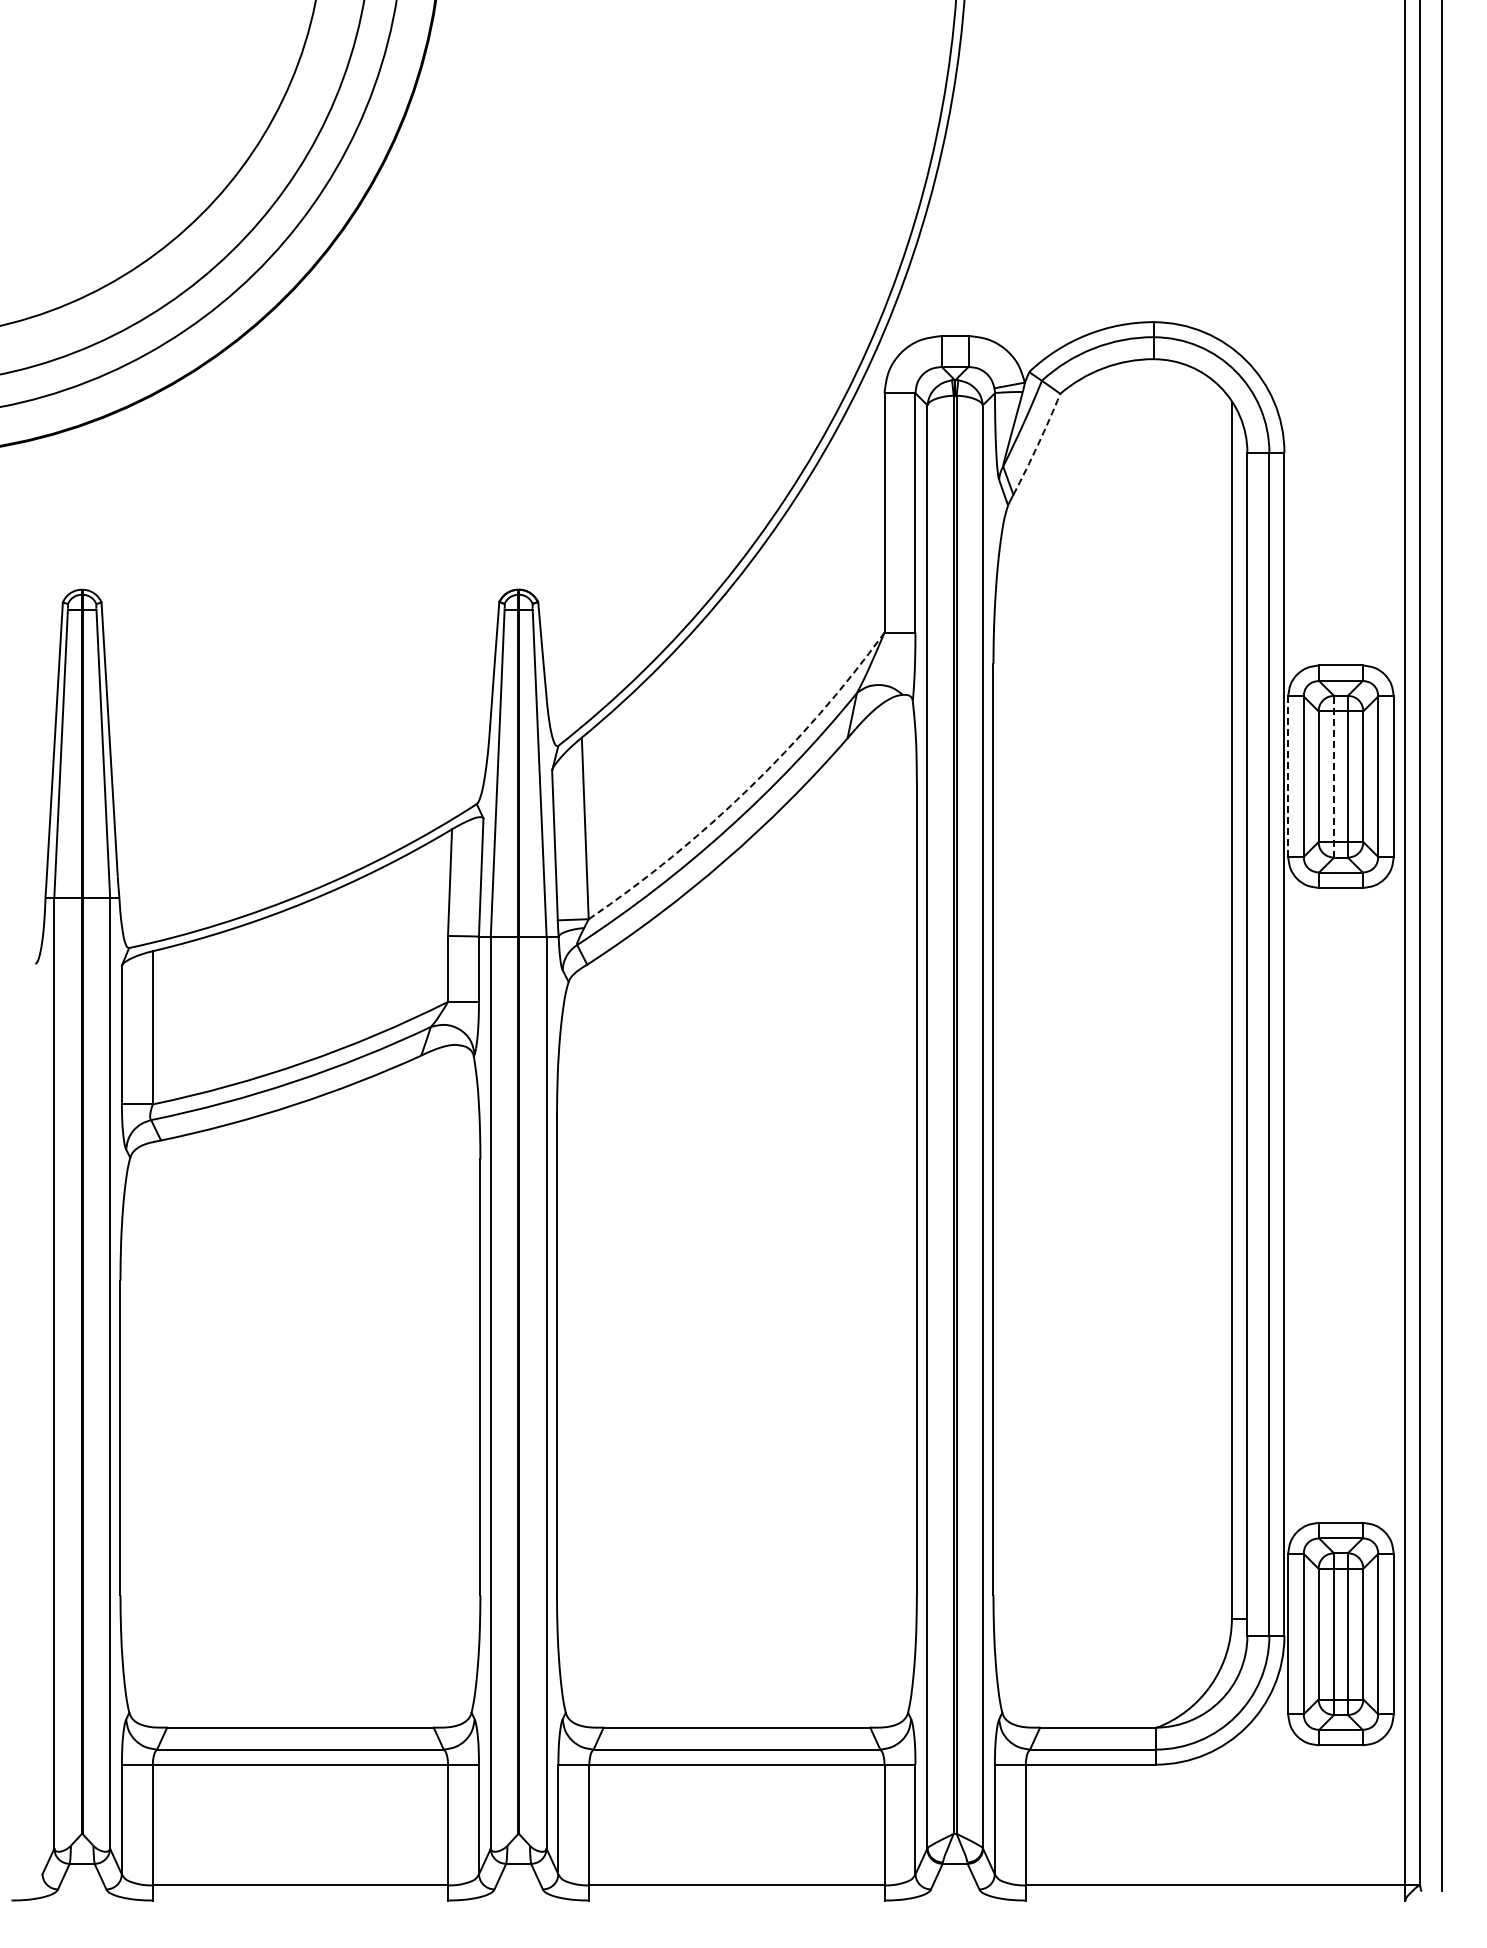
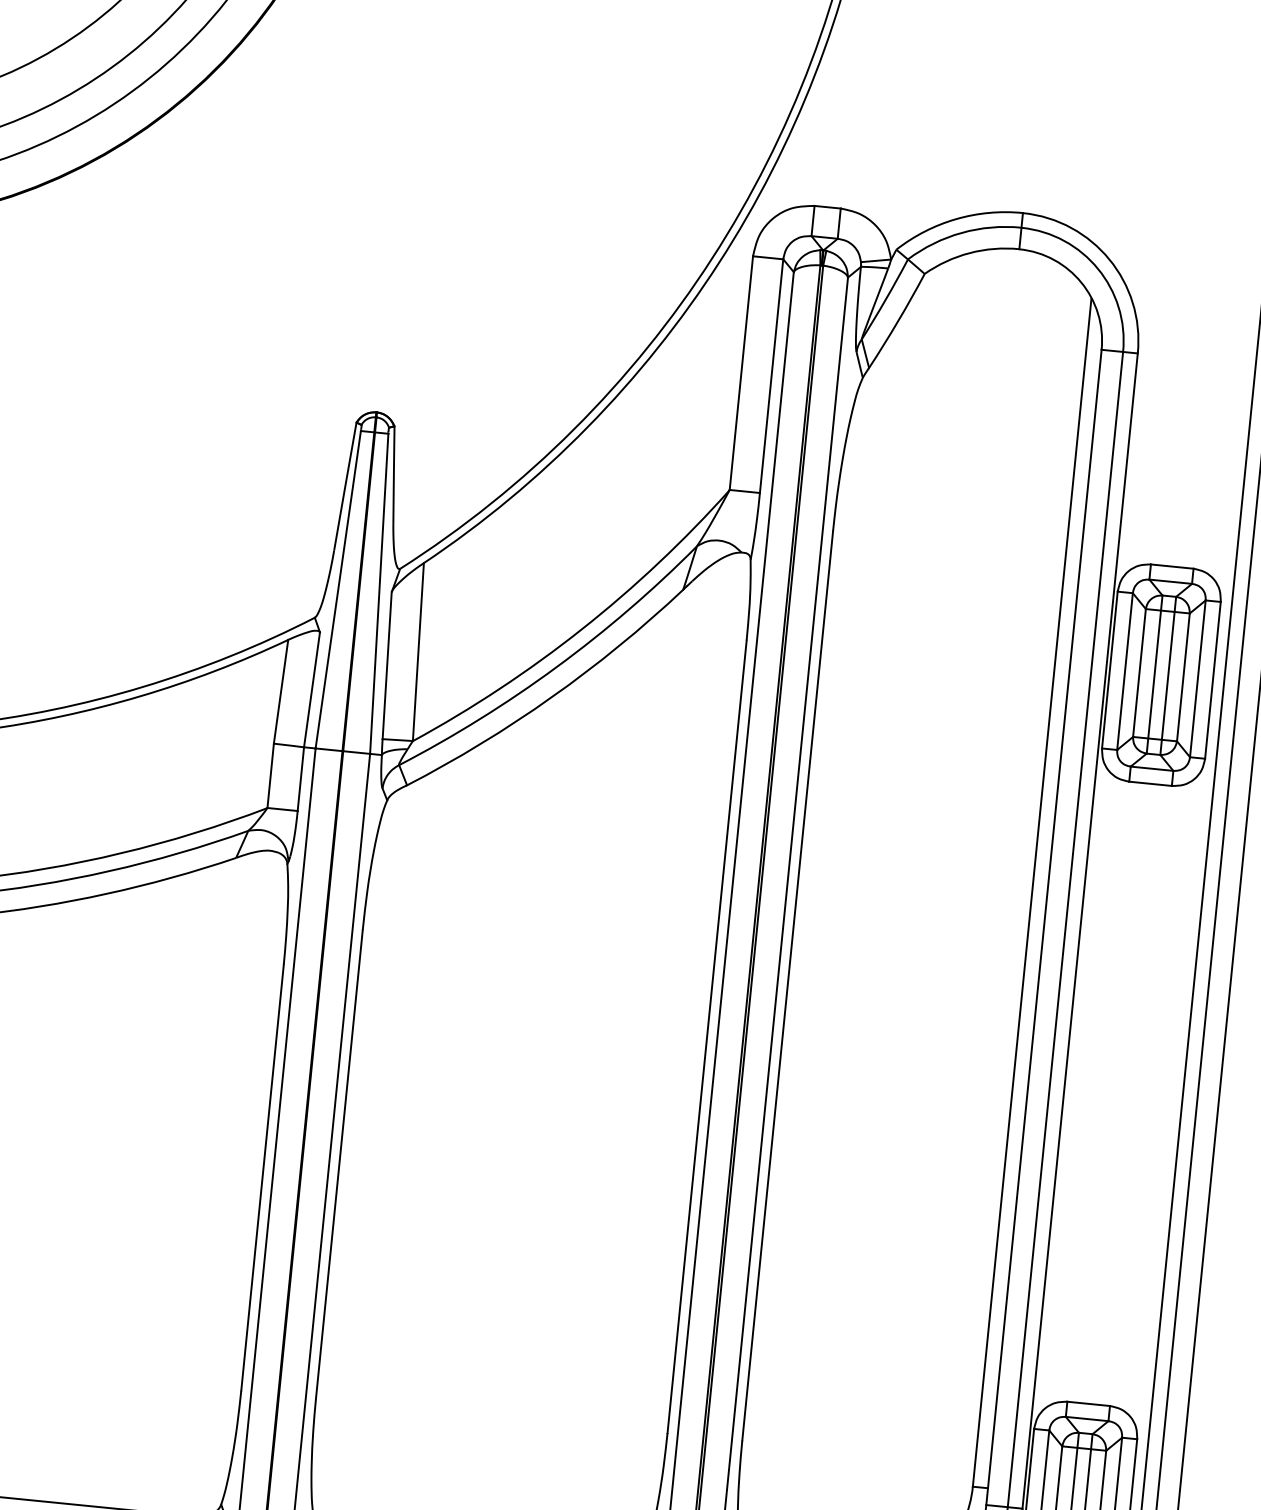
arc: (1038, 444) -> (898, 321), dashed -> solid
line: (1288, 776) -> (1110, 669), dashed -> solid
line: (1334, 776) -> (1155, 674), dashed -> solid
arc: (748, 788) -> (581, 628), dashed -> solid

